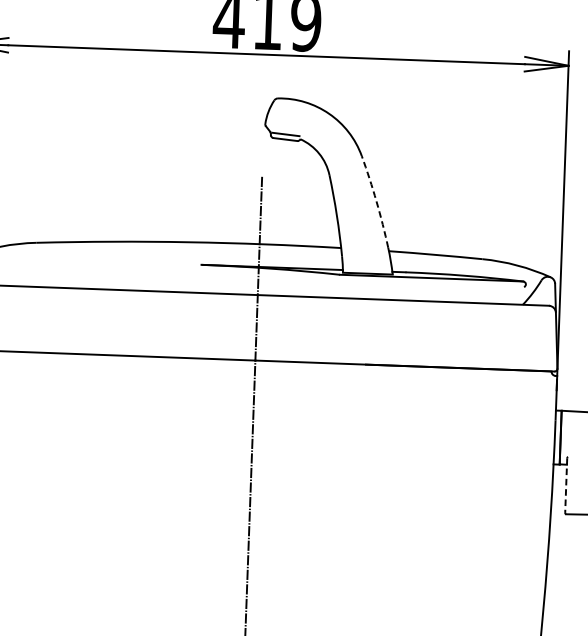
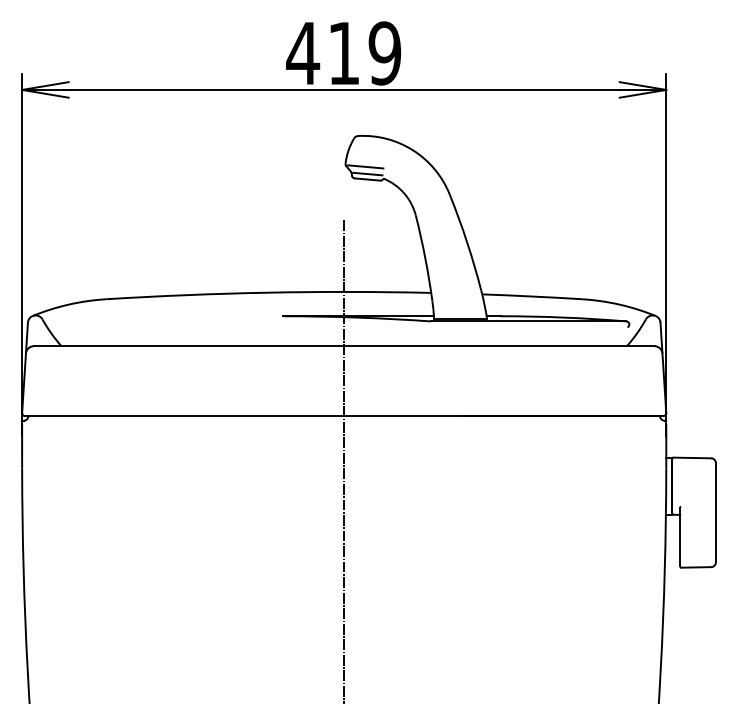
line: (283, 127) -> (365, 166), added
arc: (376, 201) -> (467, 241), dashed -> solid
line: (566, 485) -> (680, 537), dashed -> solid

